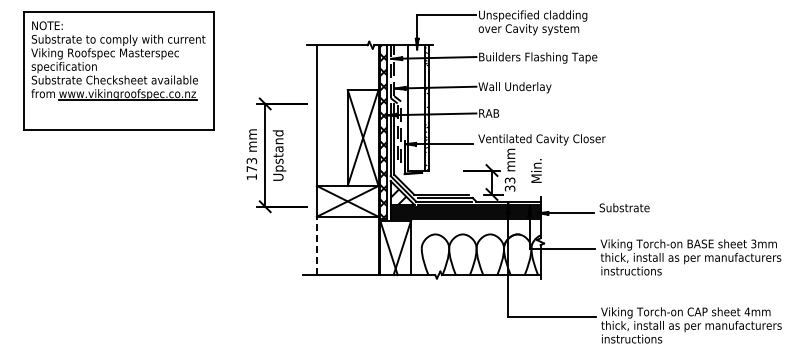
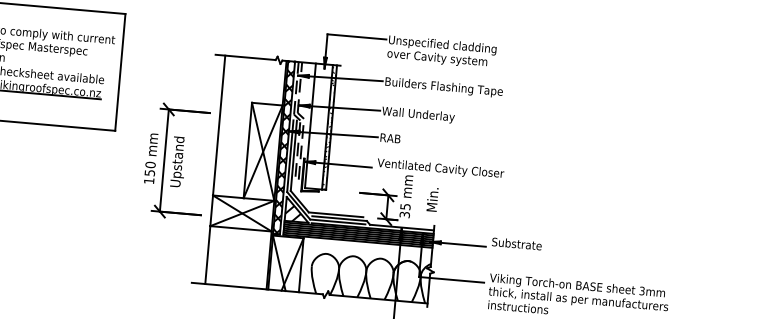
text: (251, 164) -> (149, 168), 173 -> 150
text: (509, 180) -> (404, 206), 33 -> 35
line: (316, 245) -> (207, 254), dashed -> solid

